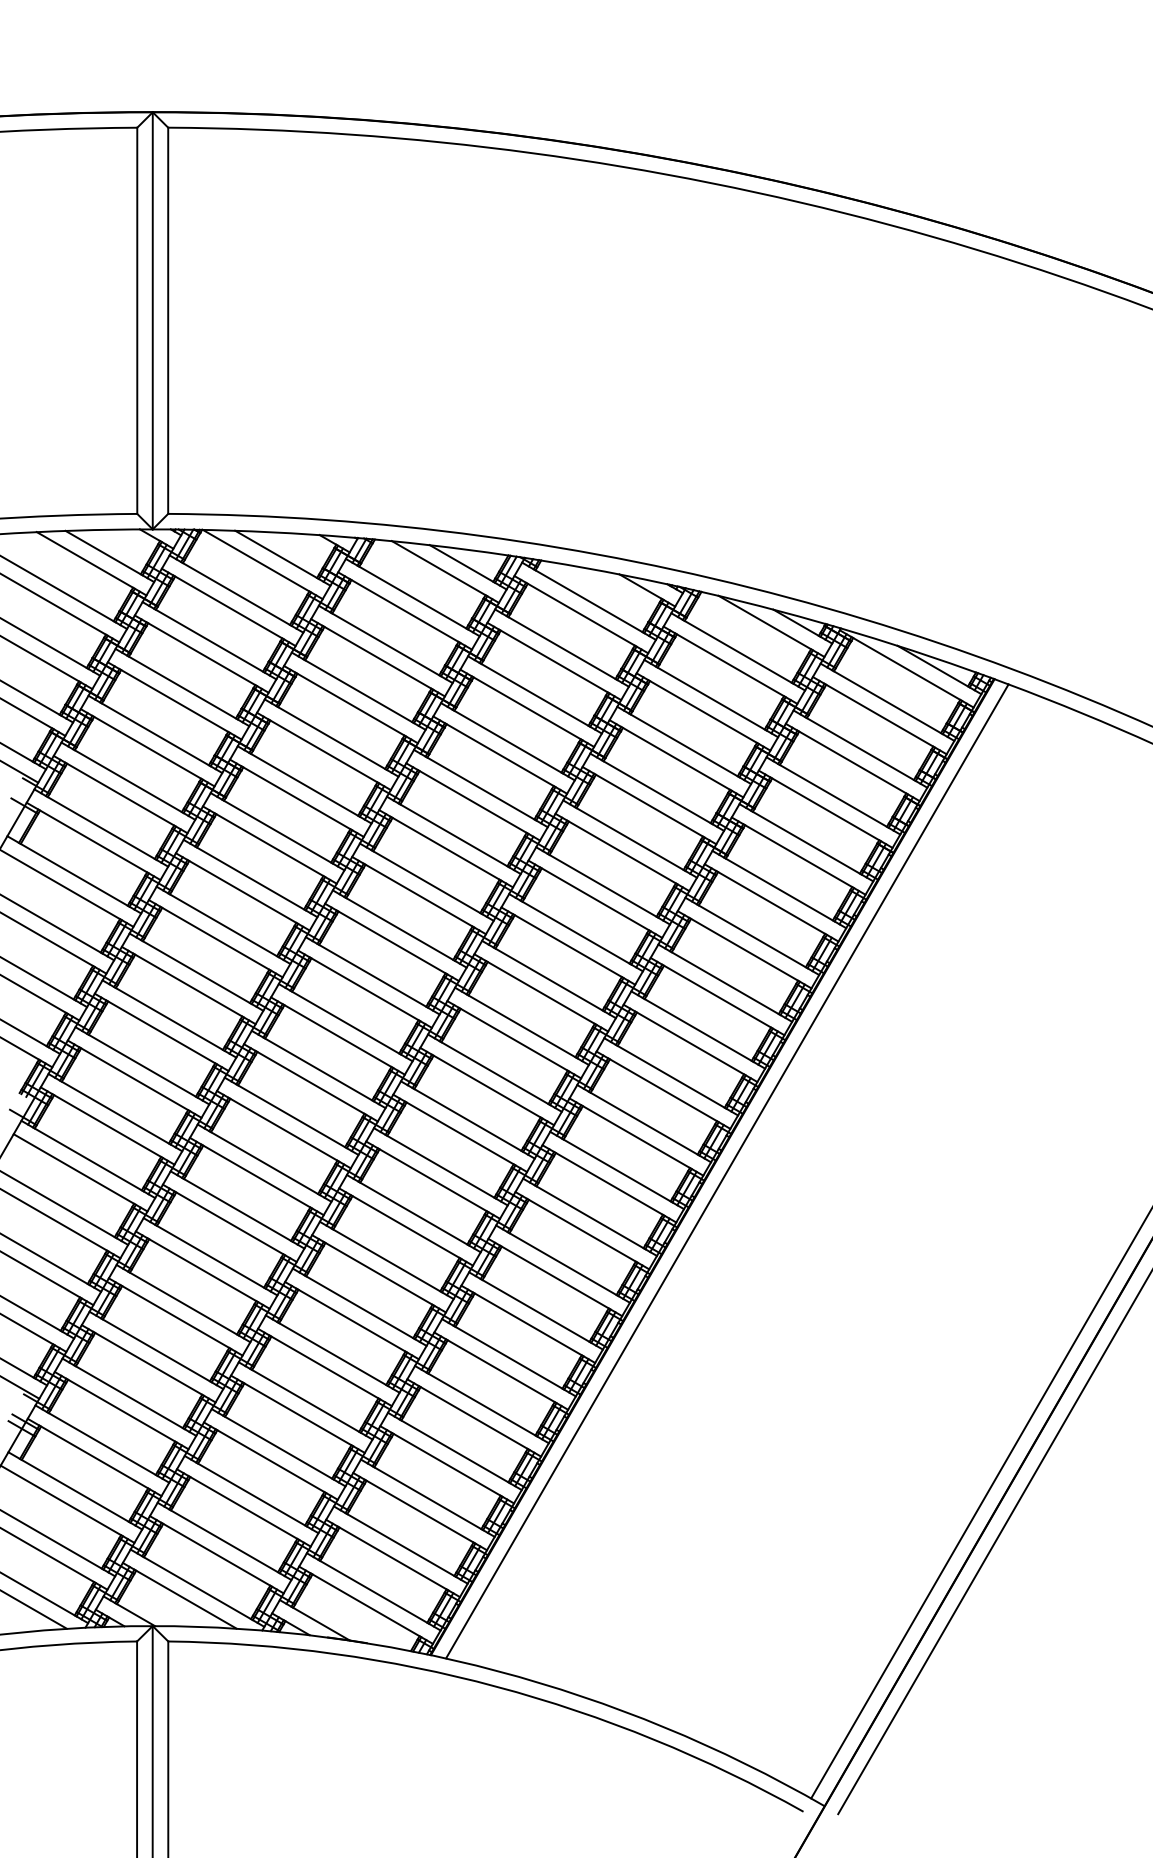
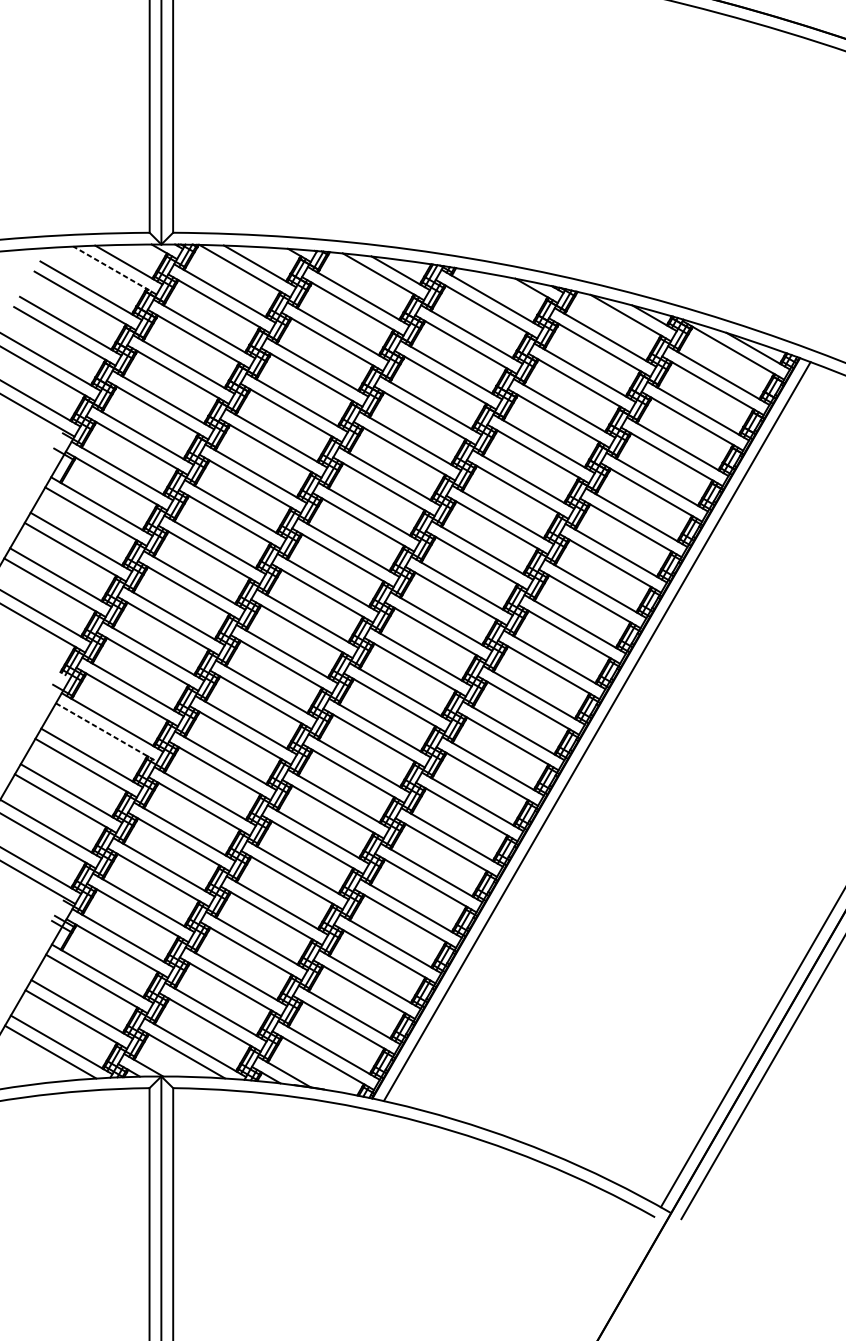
line: (91, 563) -> (114, 270), solid -> dashed
line: (81, 1173) -> (107, 733), solid -> dashed

